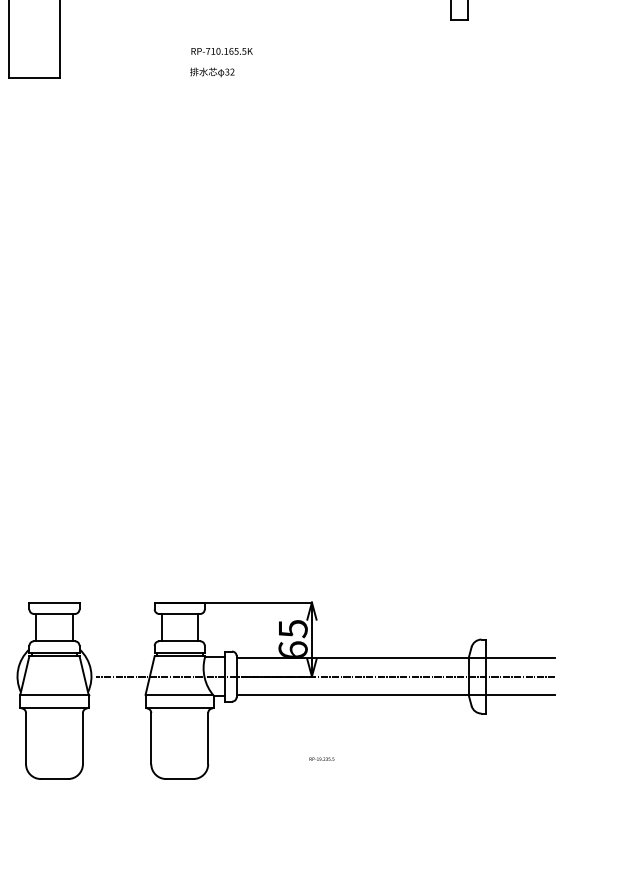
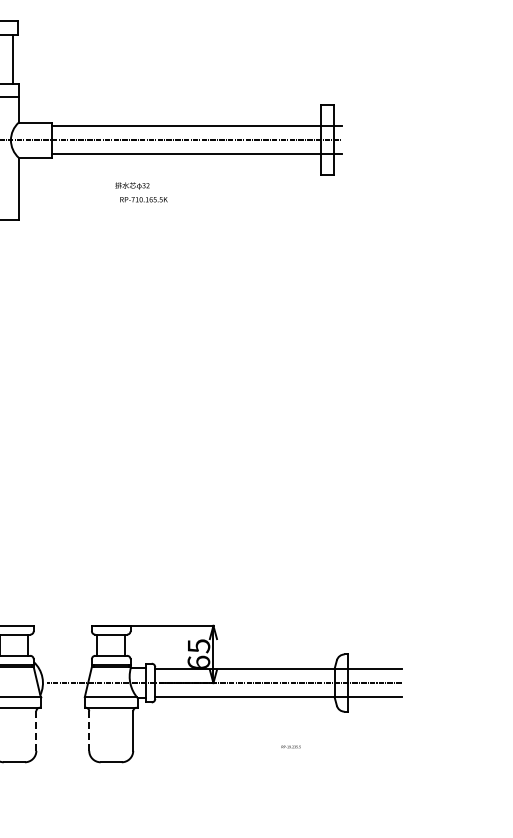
text: (212, 71) -> (132, 185), moved
line: (83, 739) -> (36, 731), solid -> dashed
line: (151, 739) -> (89, 731), solid -> dashed
text: (321, 758) -> (290, 746), moved

